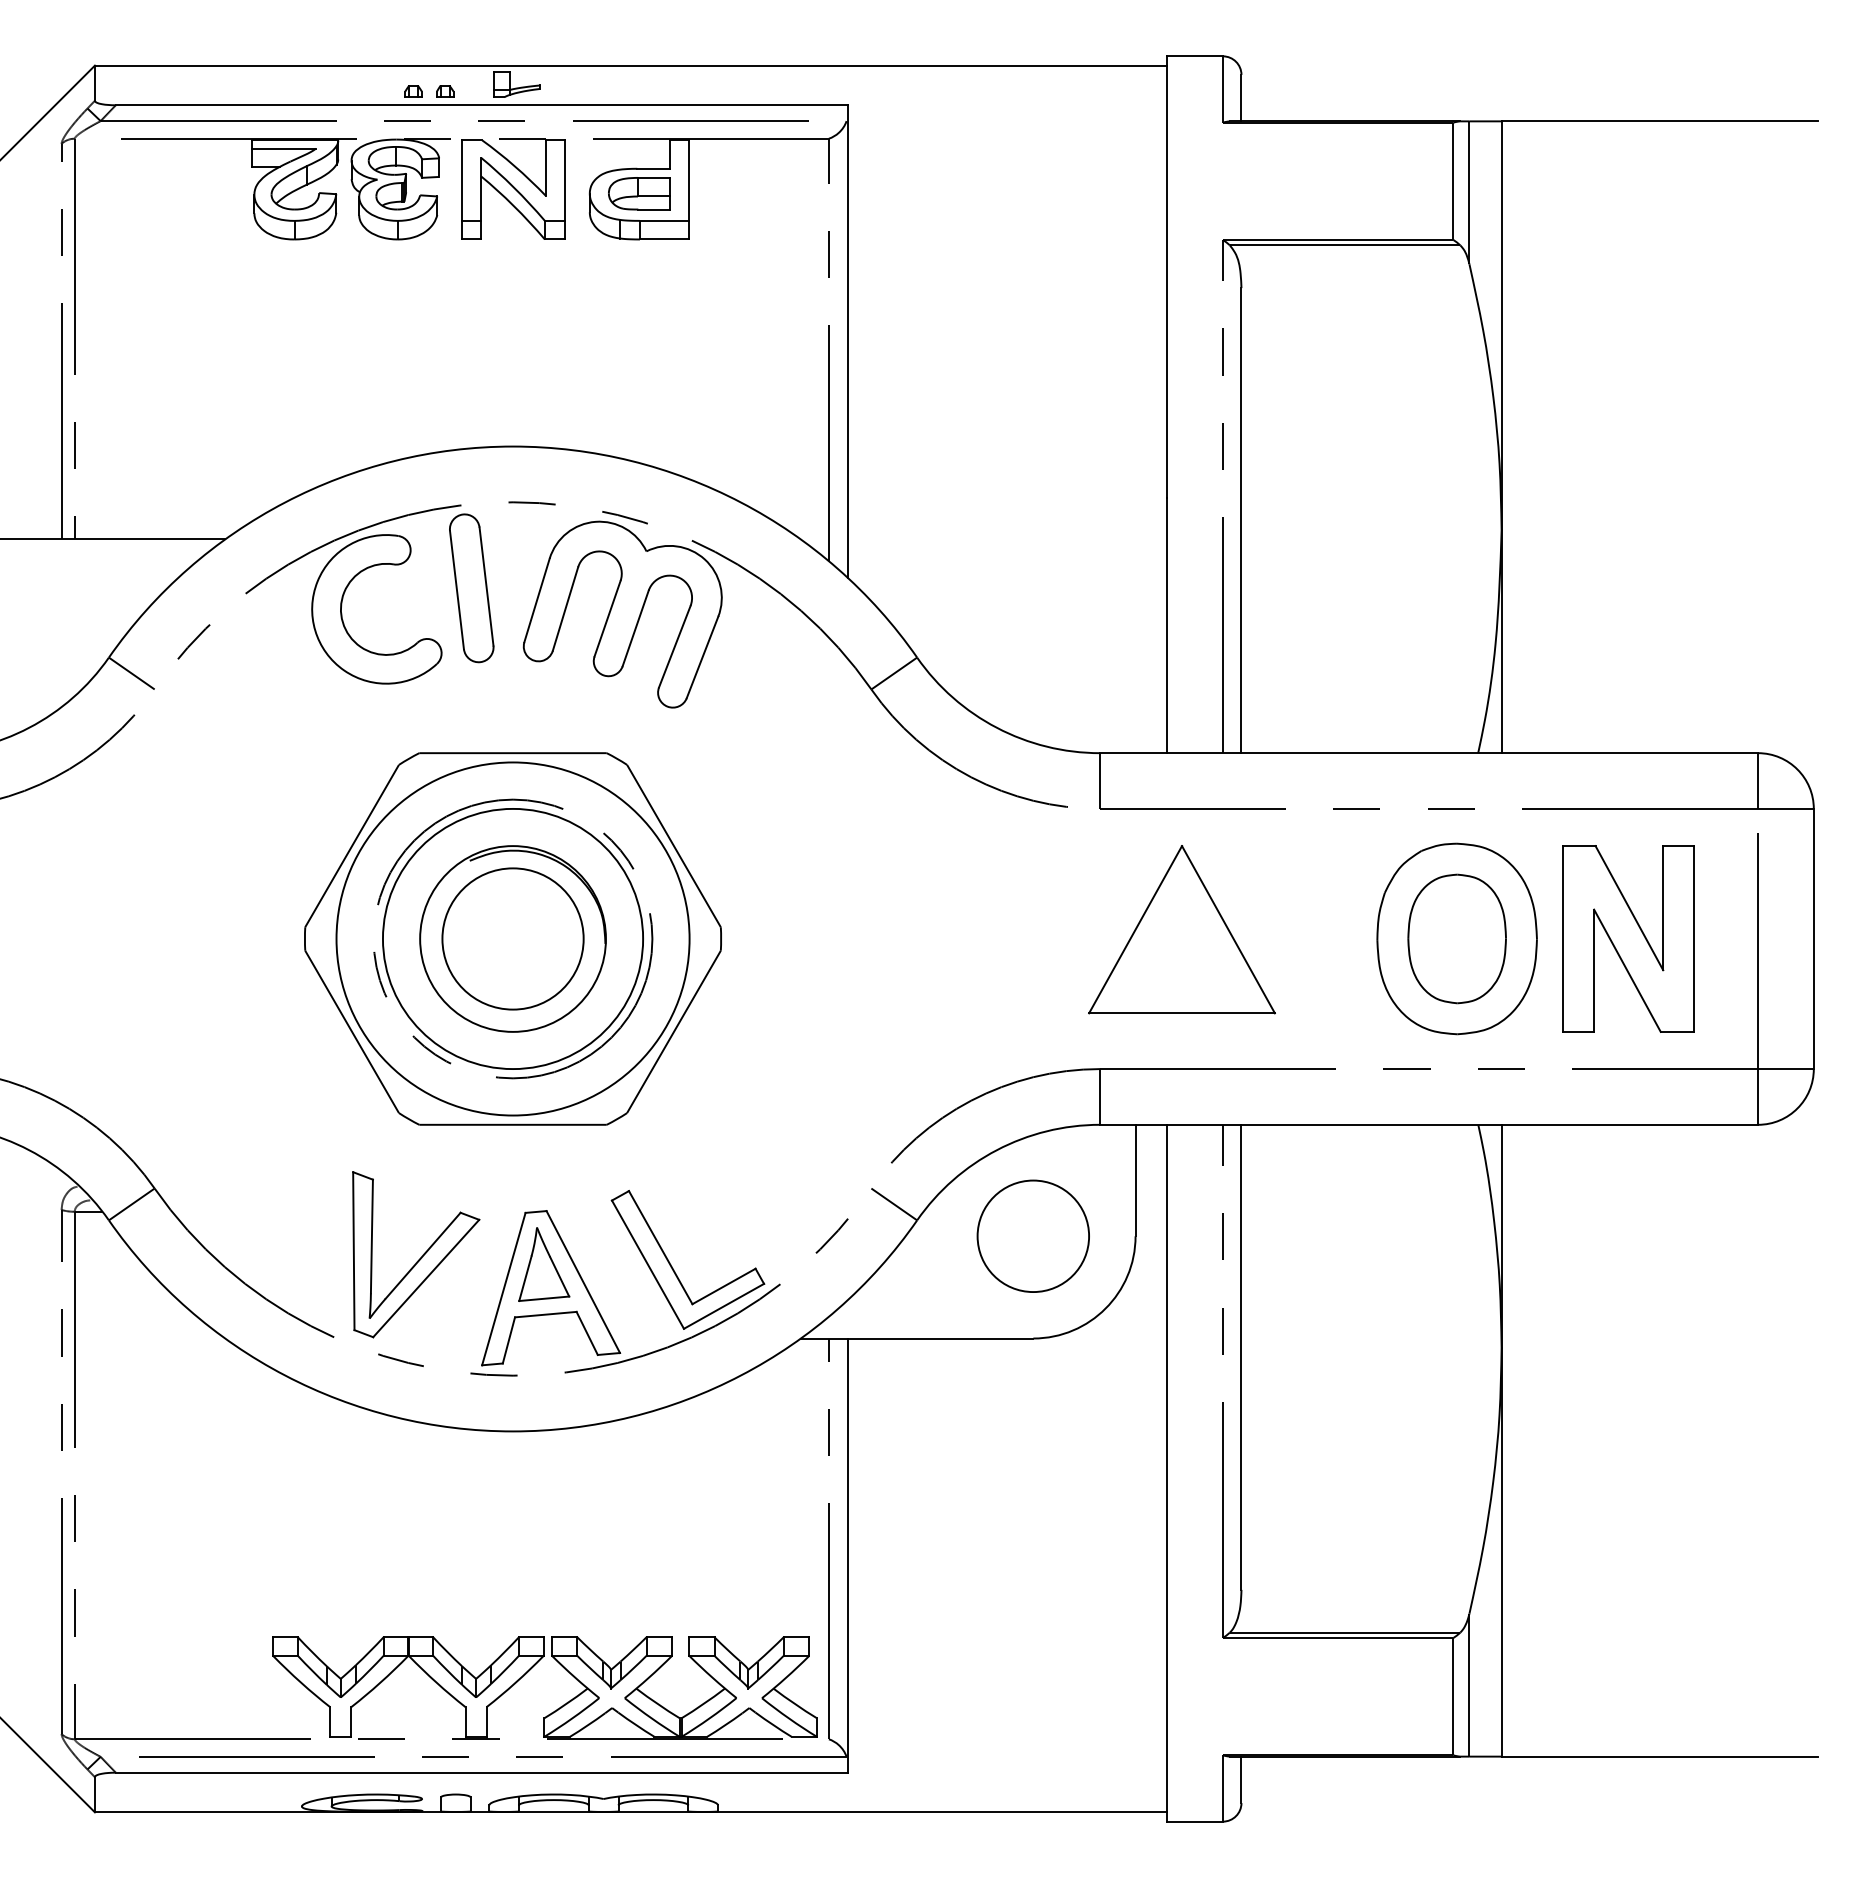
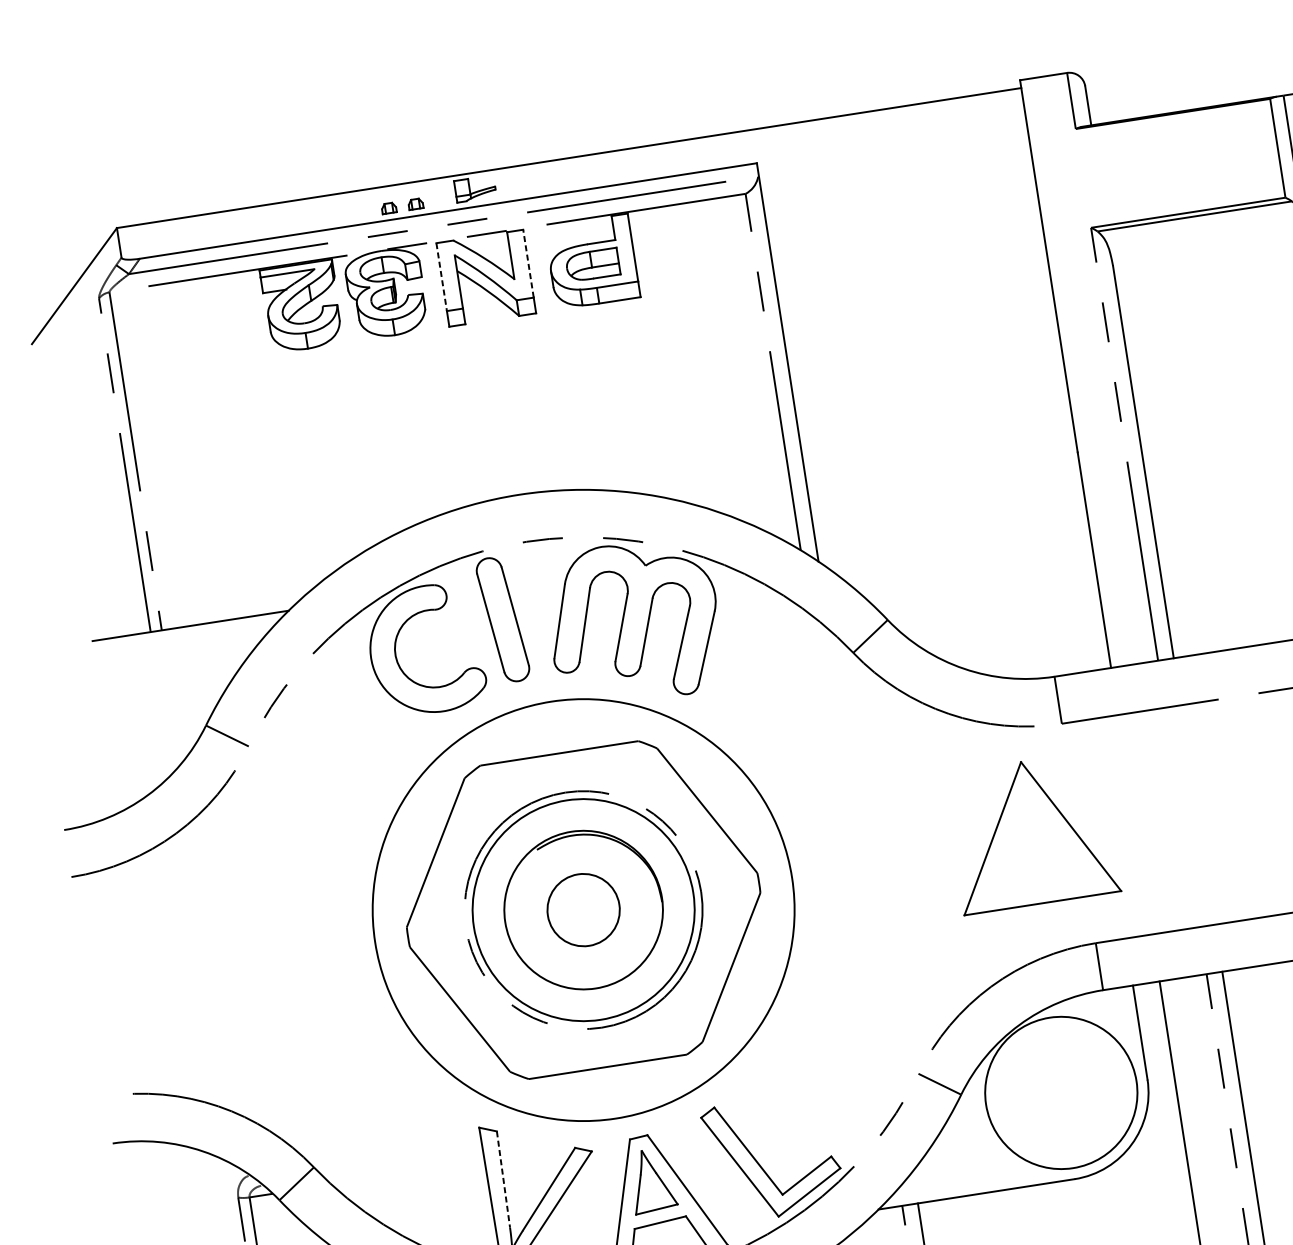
line: (565, 180) -> (528, 263), solid -> dashed
line: (462, 181) -> (442, 277), solid -> dashed
part: (1181, 929) -> (1031, 832), moved
circle: (512, 938) -> (583, 909), size x0.6
circle: (512, 938) -> (583, 909), size x1.4
line: (371, 1236) -> (503, 1179), solid -> dashed
circle: (1033, 1236) -> (1061, 1093), size x1.6

